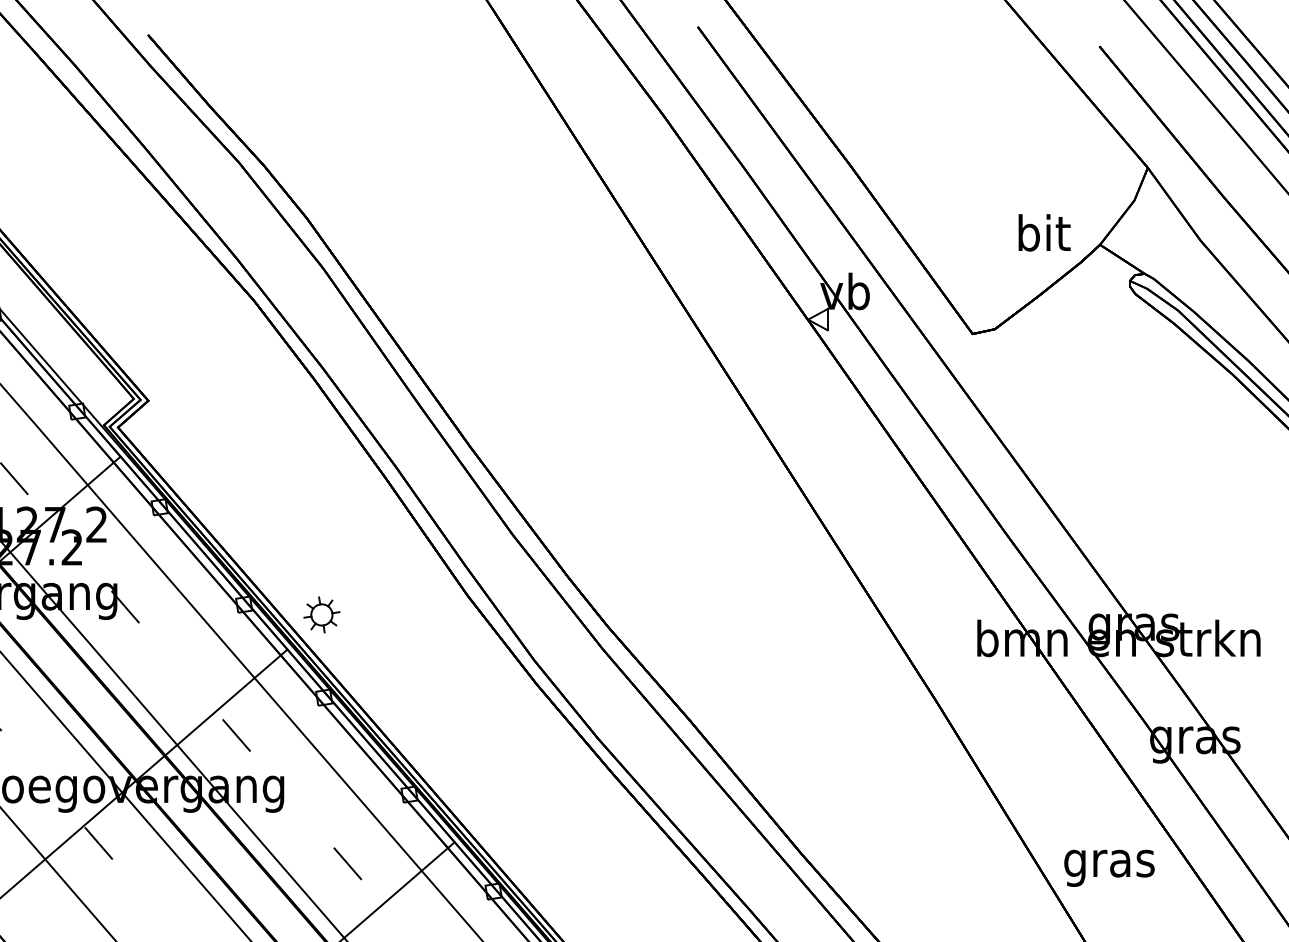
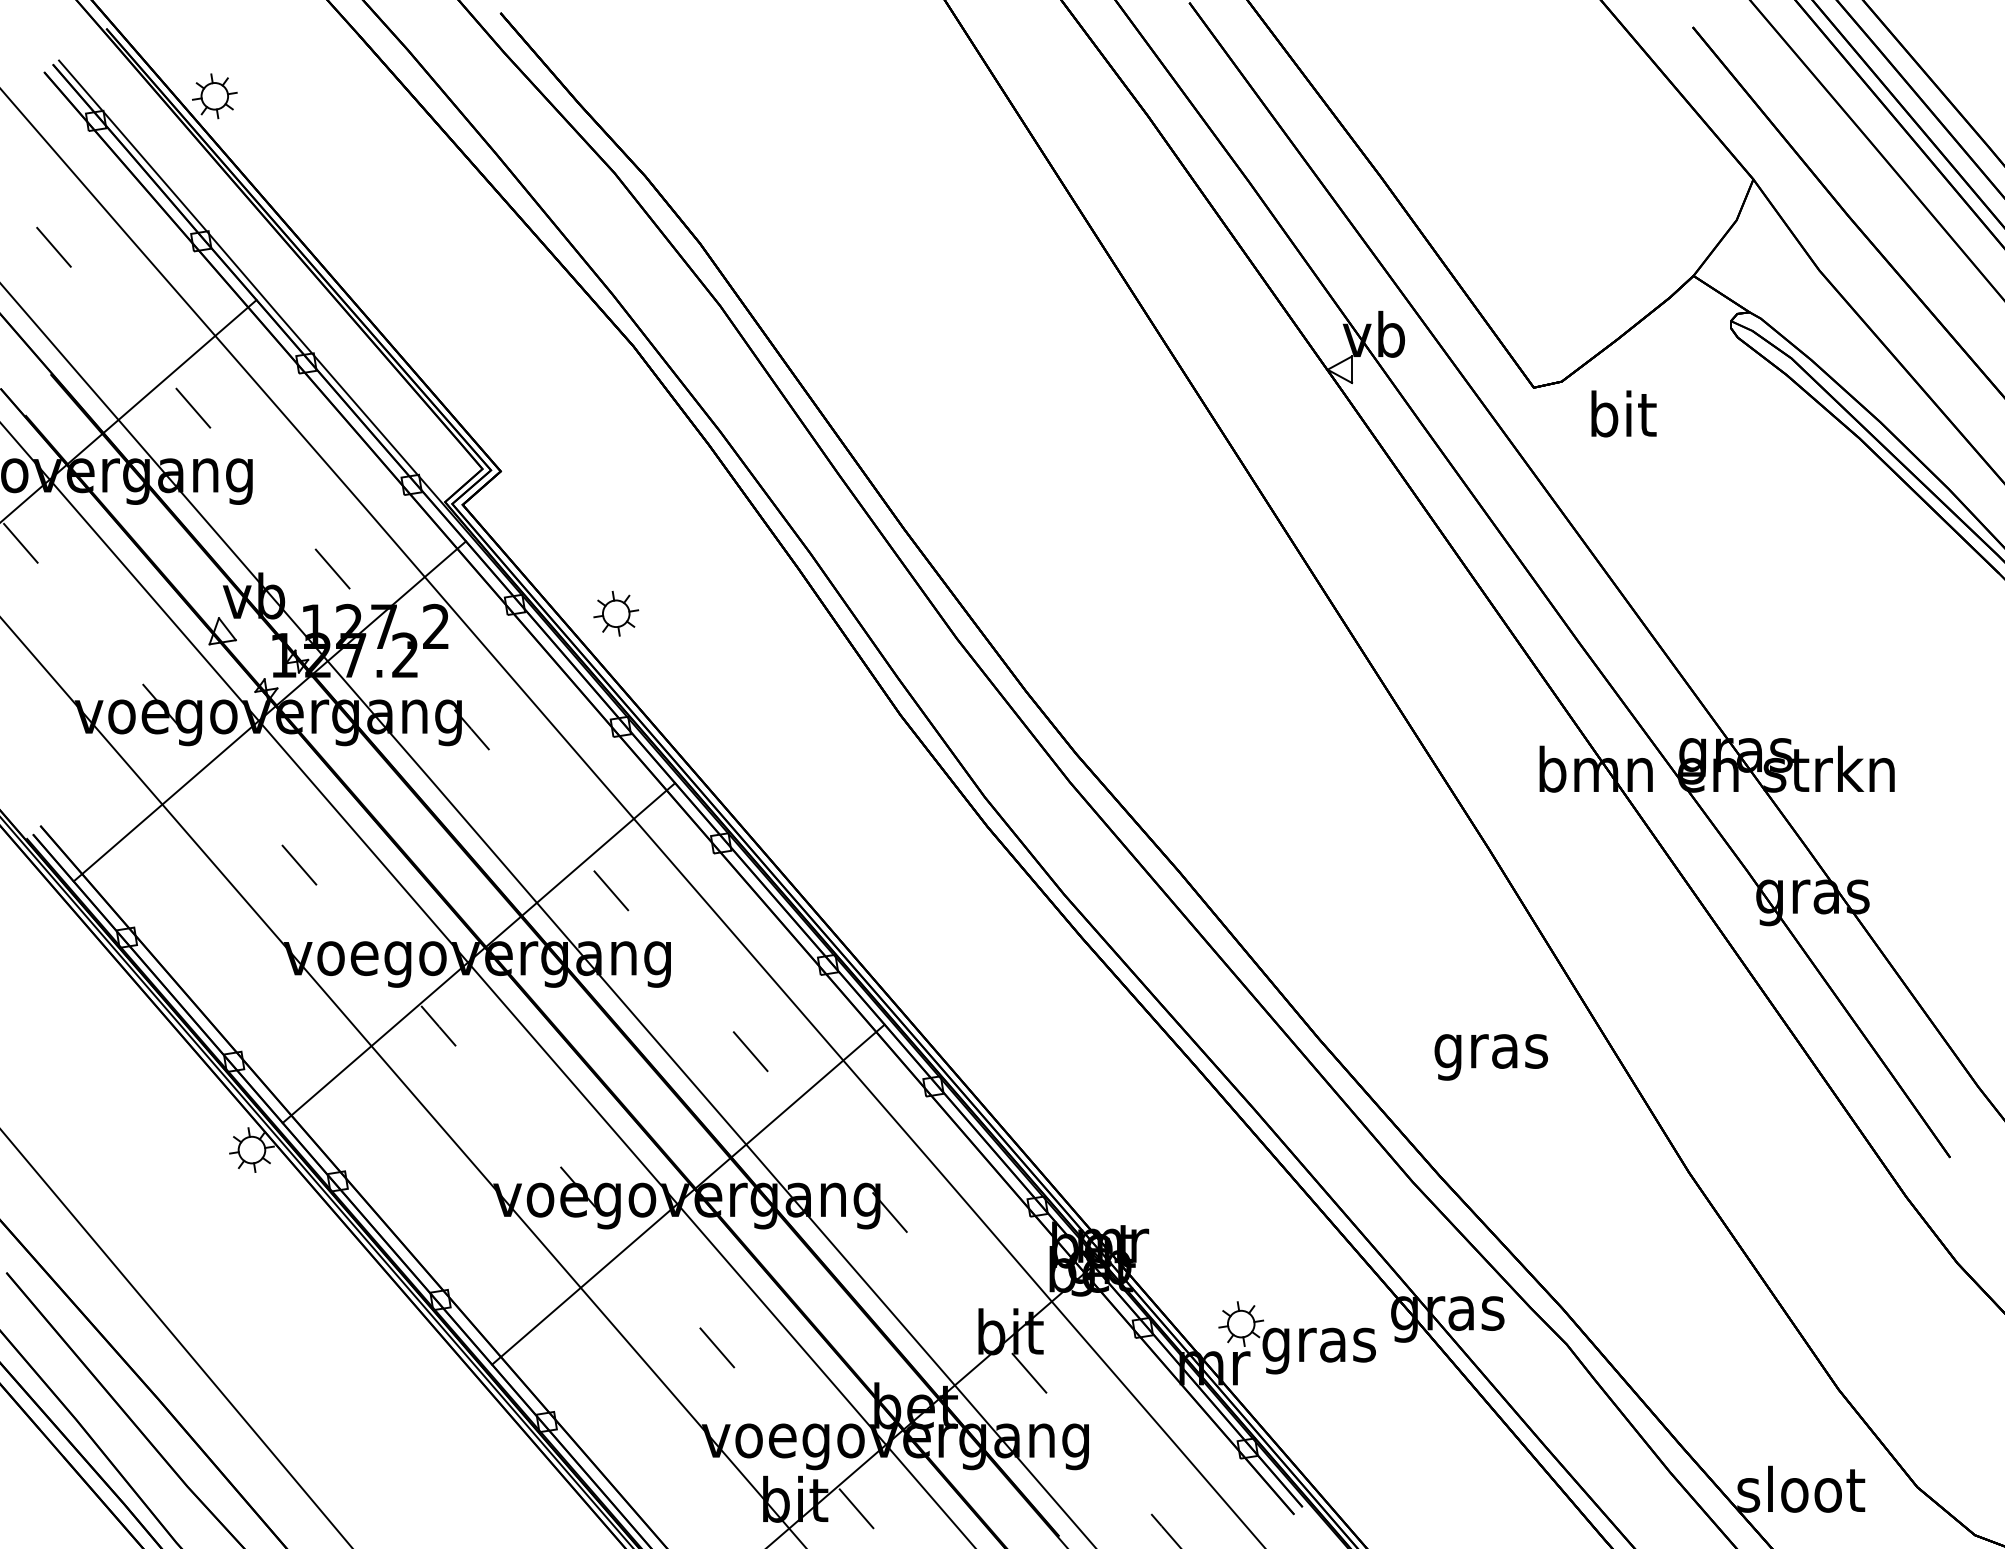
text: (1044, 232) -> (1623, 413), moved
part: (322, 614) -> (616, 613), moved
text: (1108, 868) -> (1490, 1057), moved

